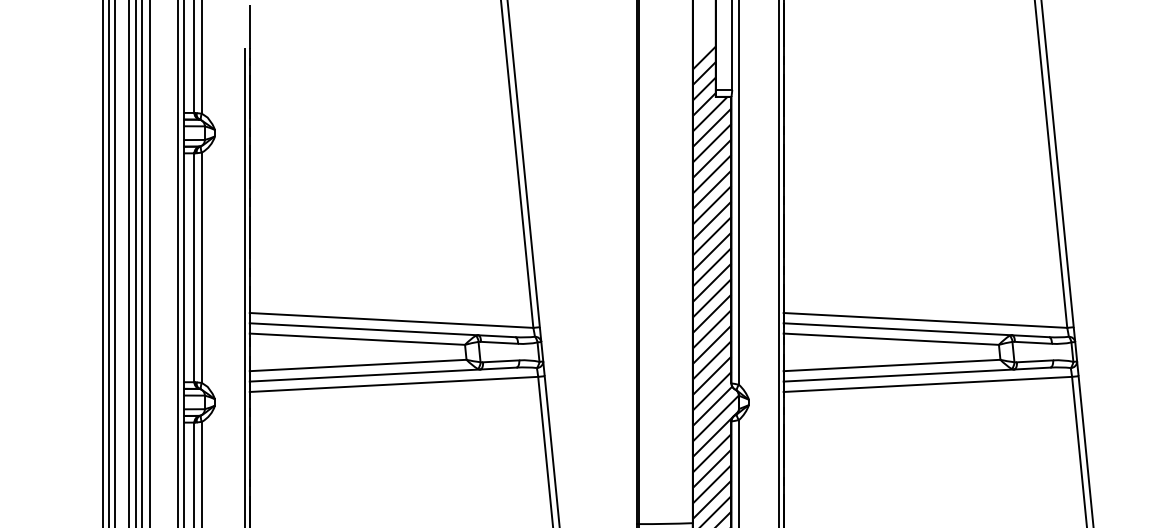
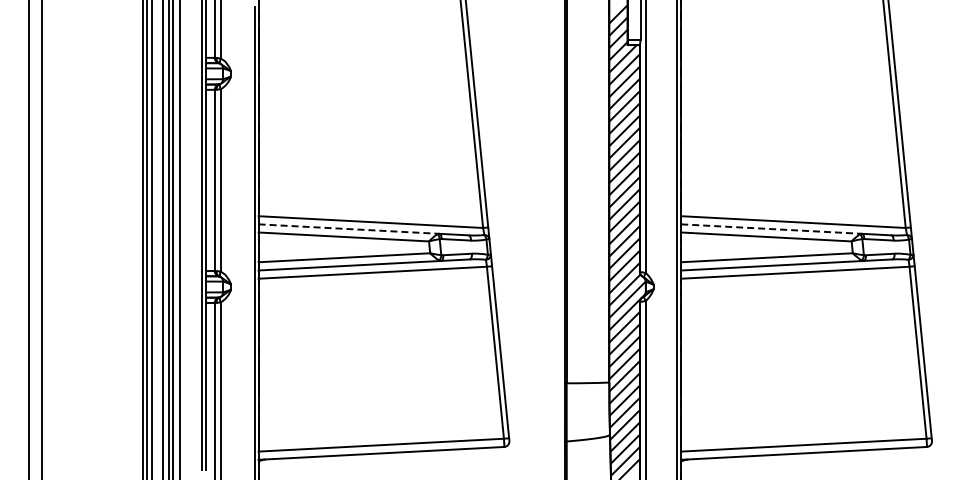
line: (364, 329) -> (349, 229), solid -> dashed
line: (897, 329) -> (771, 229), solid -> dashed

